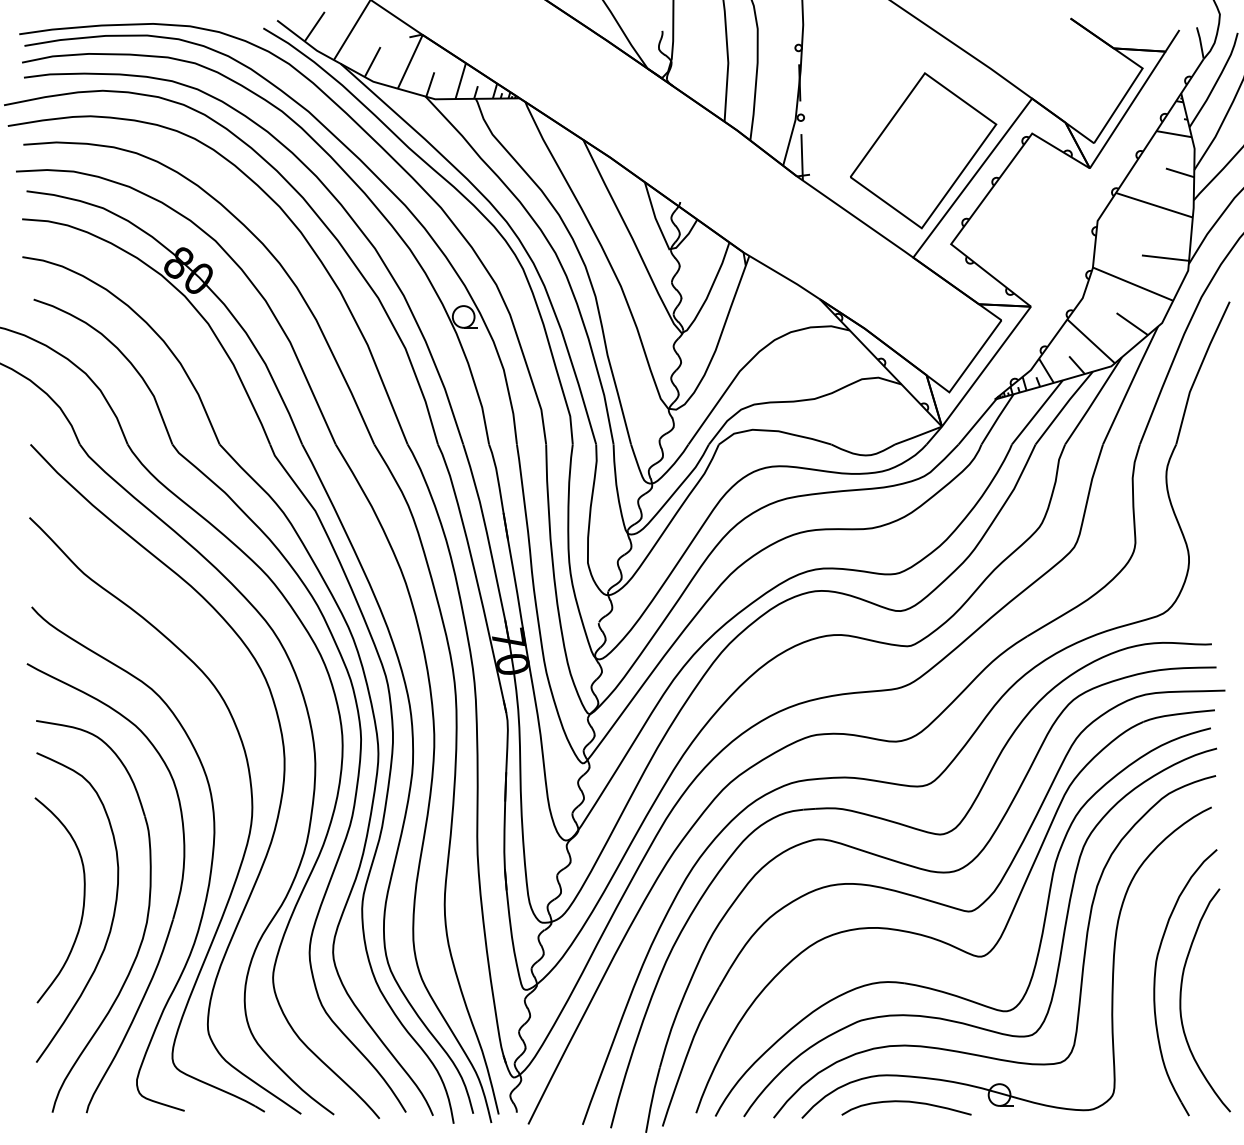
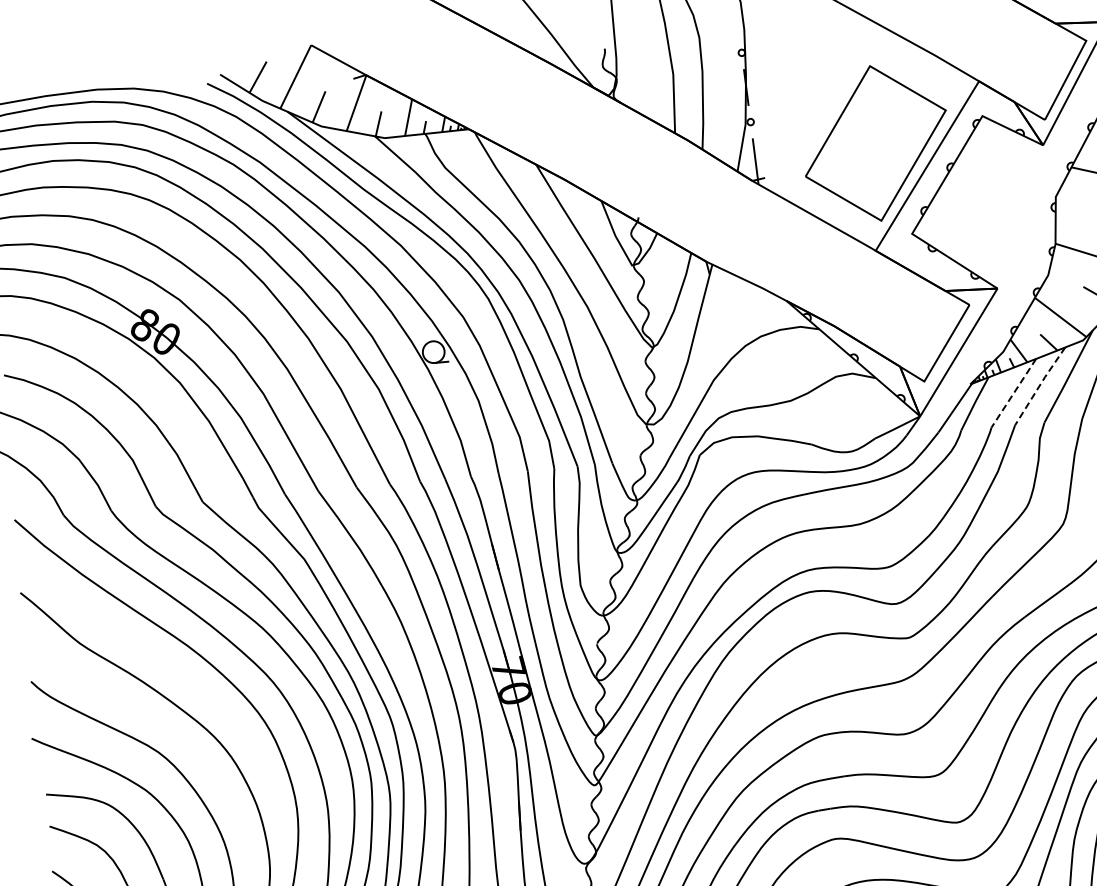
line: (1063, 407) -> (1039, 385), solid -> dashed
line: (1037, 412) -> (1013, 393), solid -> dashed

